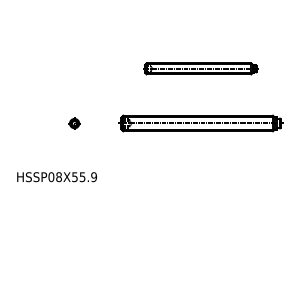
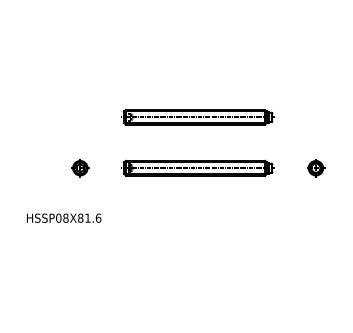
part: (200, 69) -> (197, 117), size x1.43
part: (74, 123) -> (80, 168), size x1.67
text: (84, 176) -> (89, 217), HSSP08X55.9 -> HSSP08X81.6

